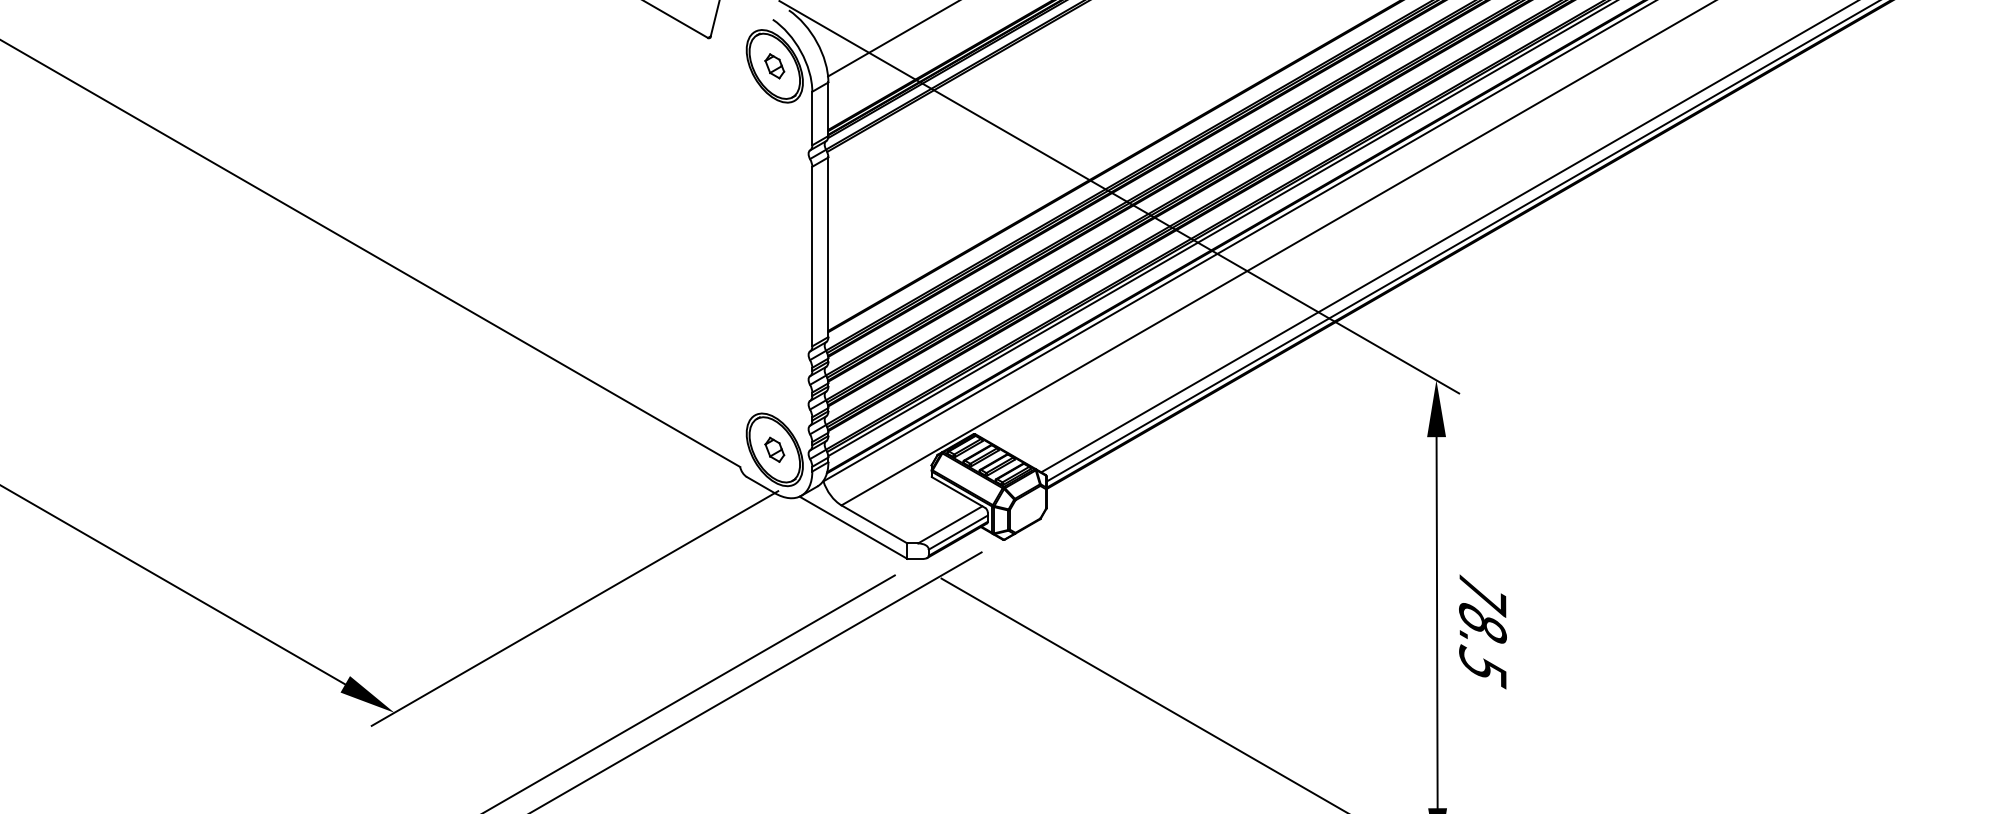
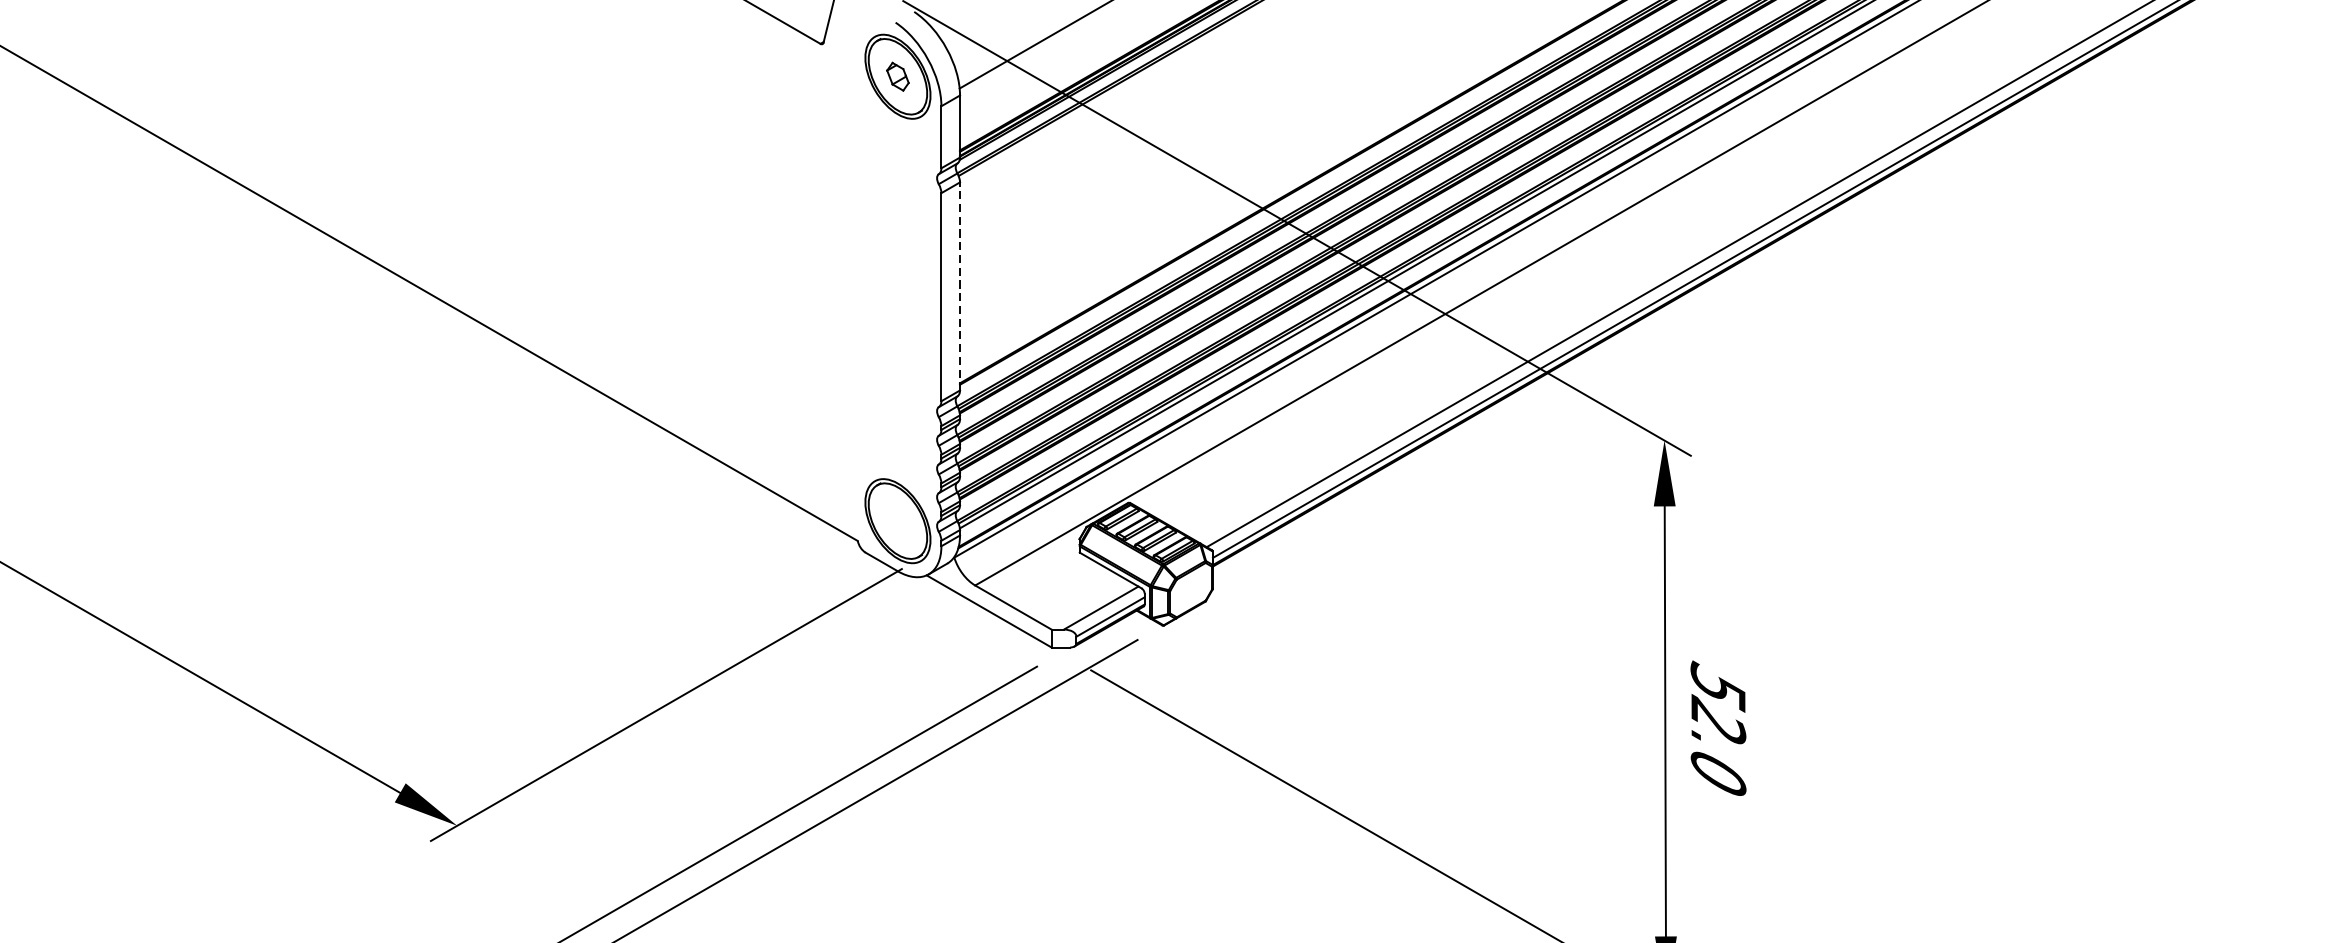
line: (828, 247) -> (960, 286), solid -> dashed
part: (774, 449) -> (897, 520), removed
text: (1482, 629) -> (1717, 729), 78.5 -> 52.0

